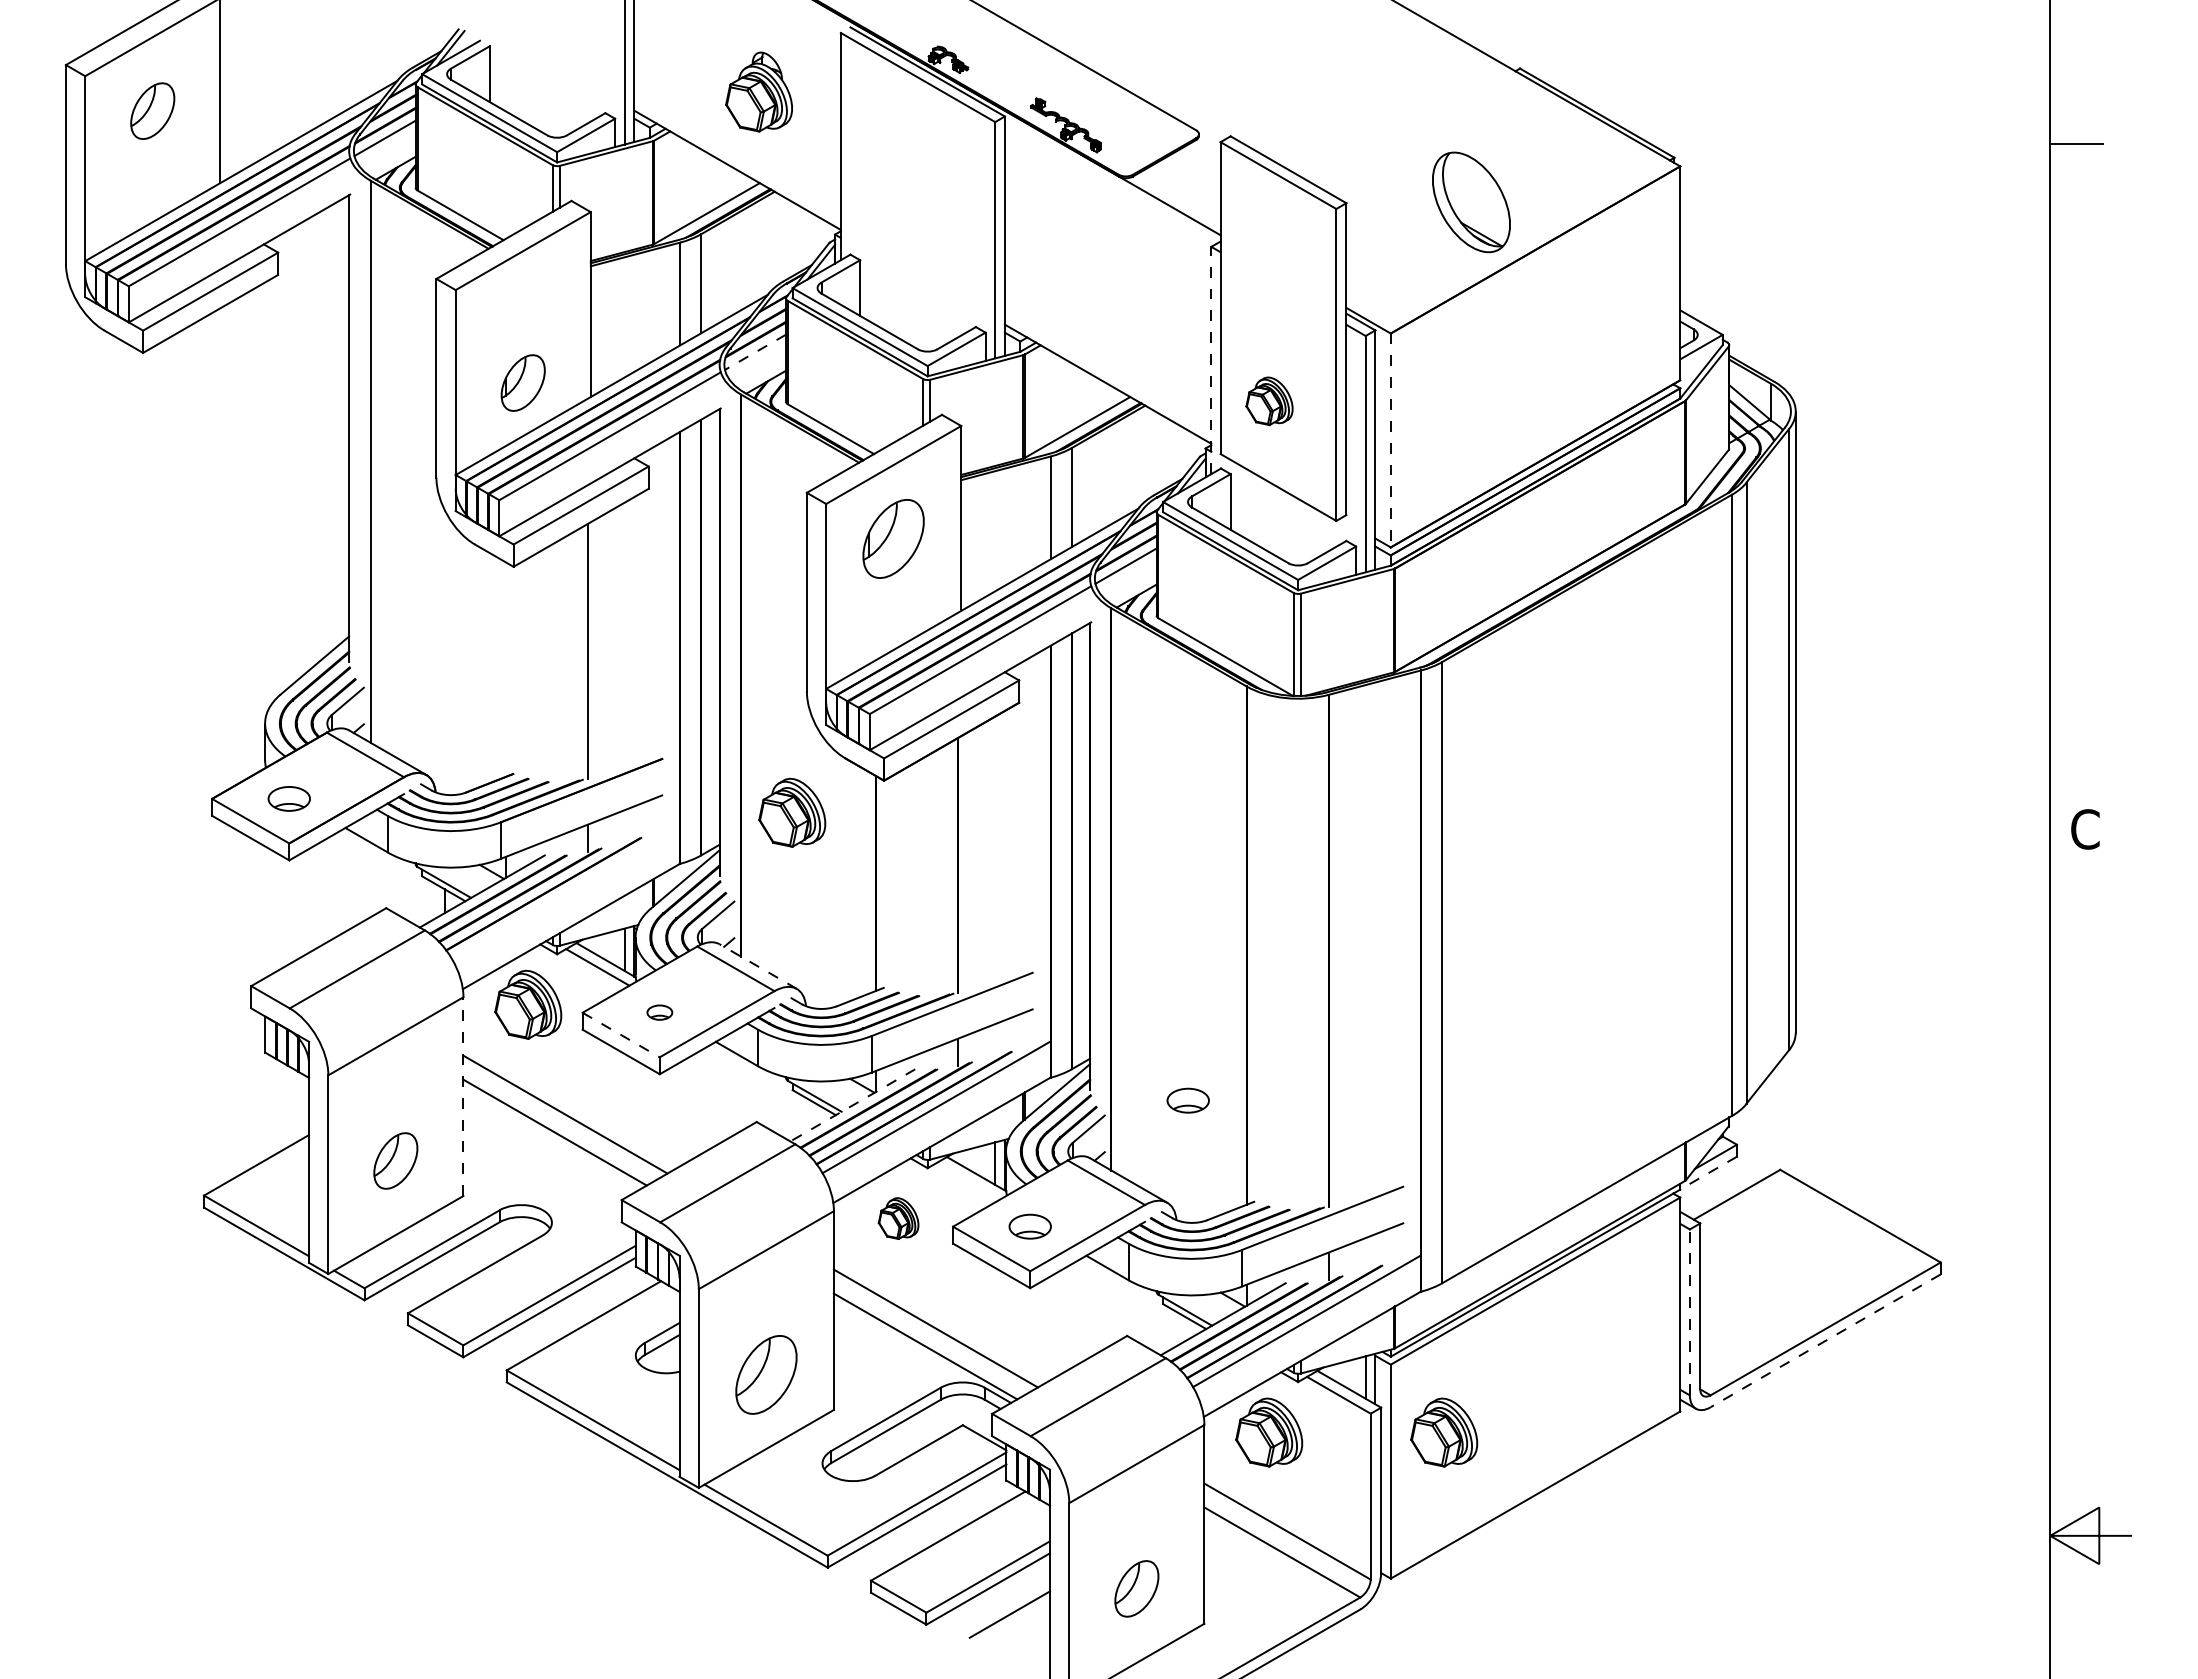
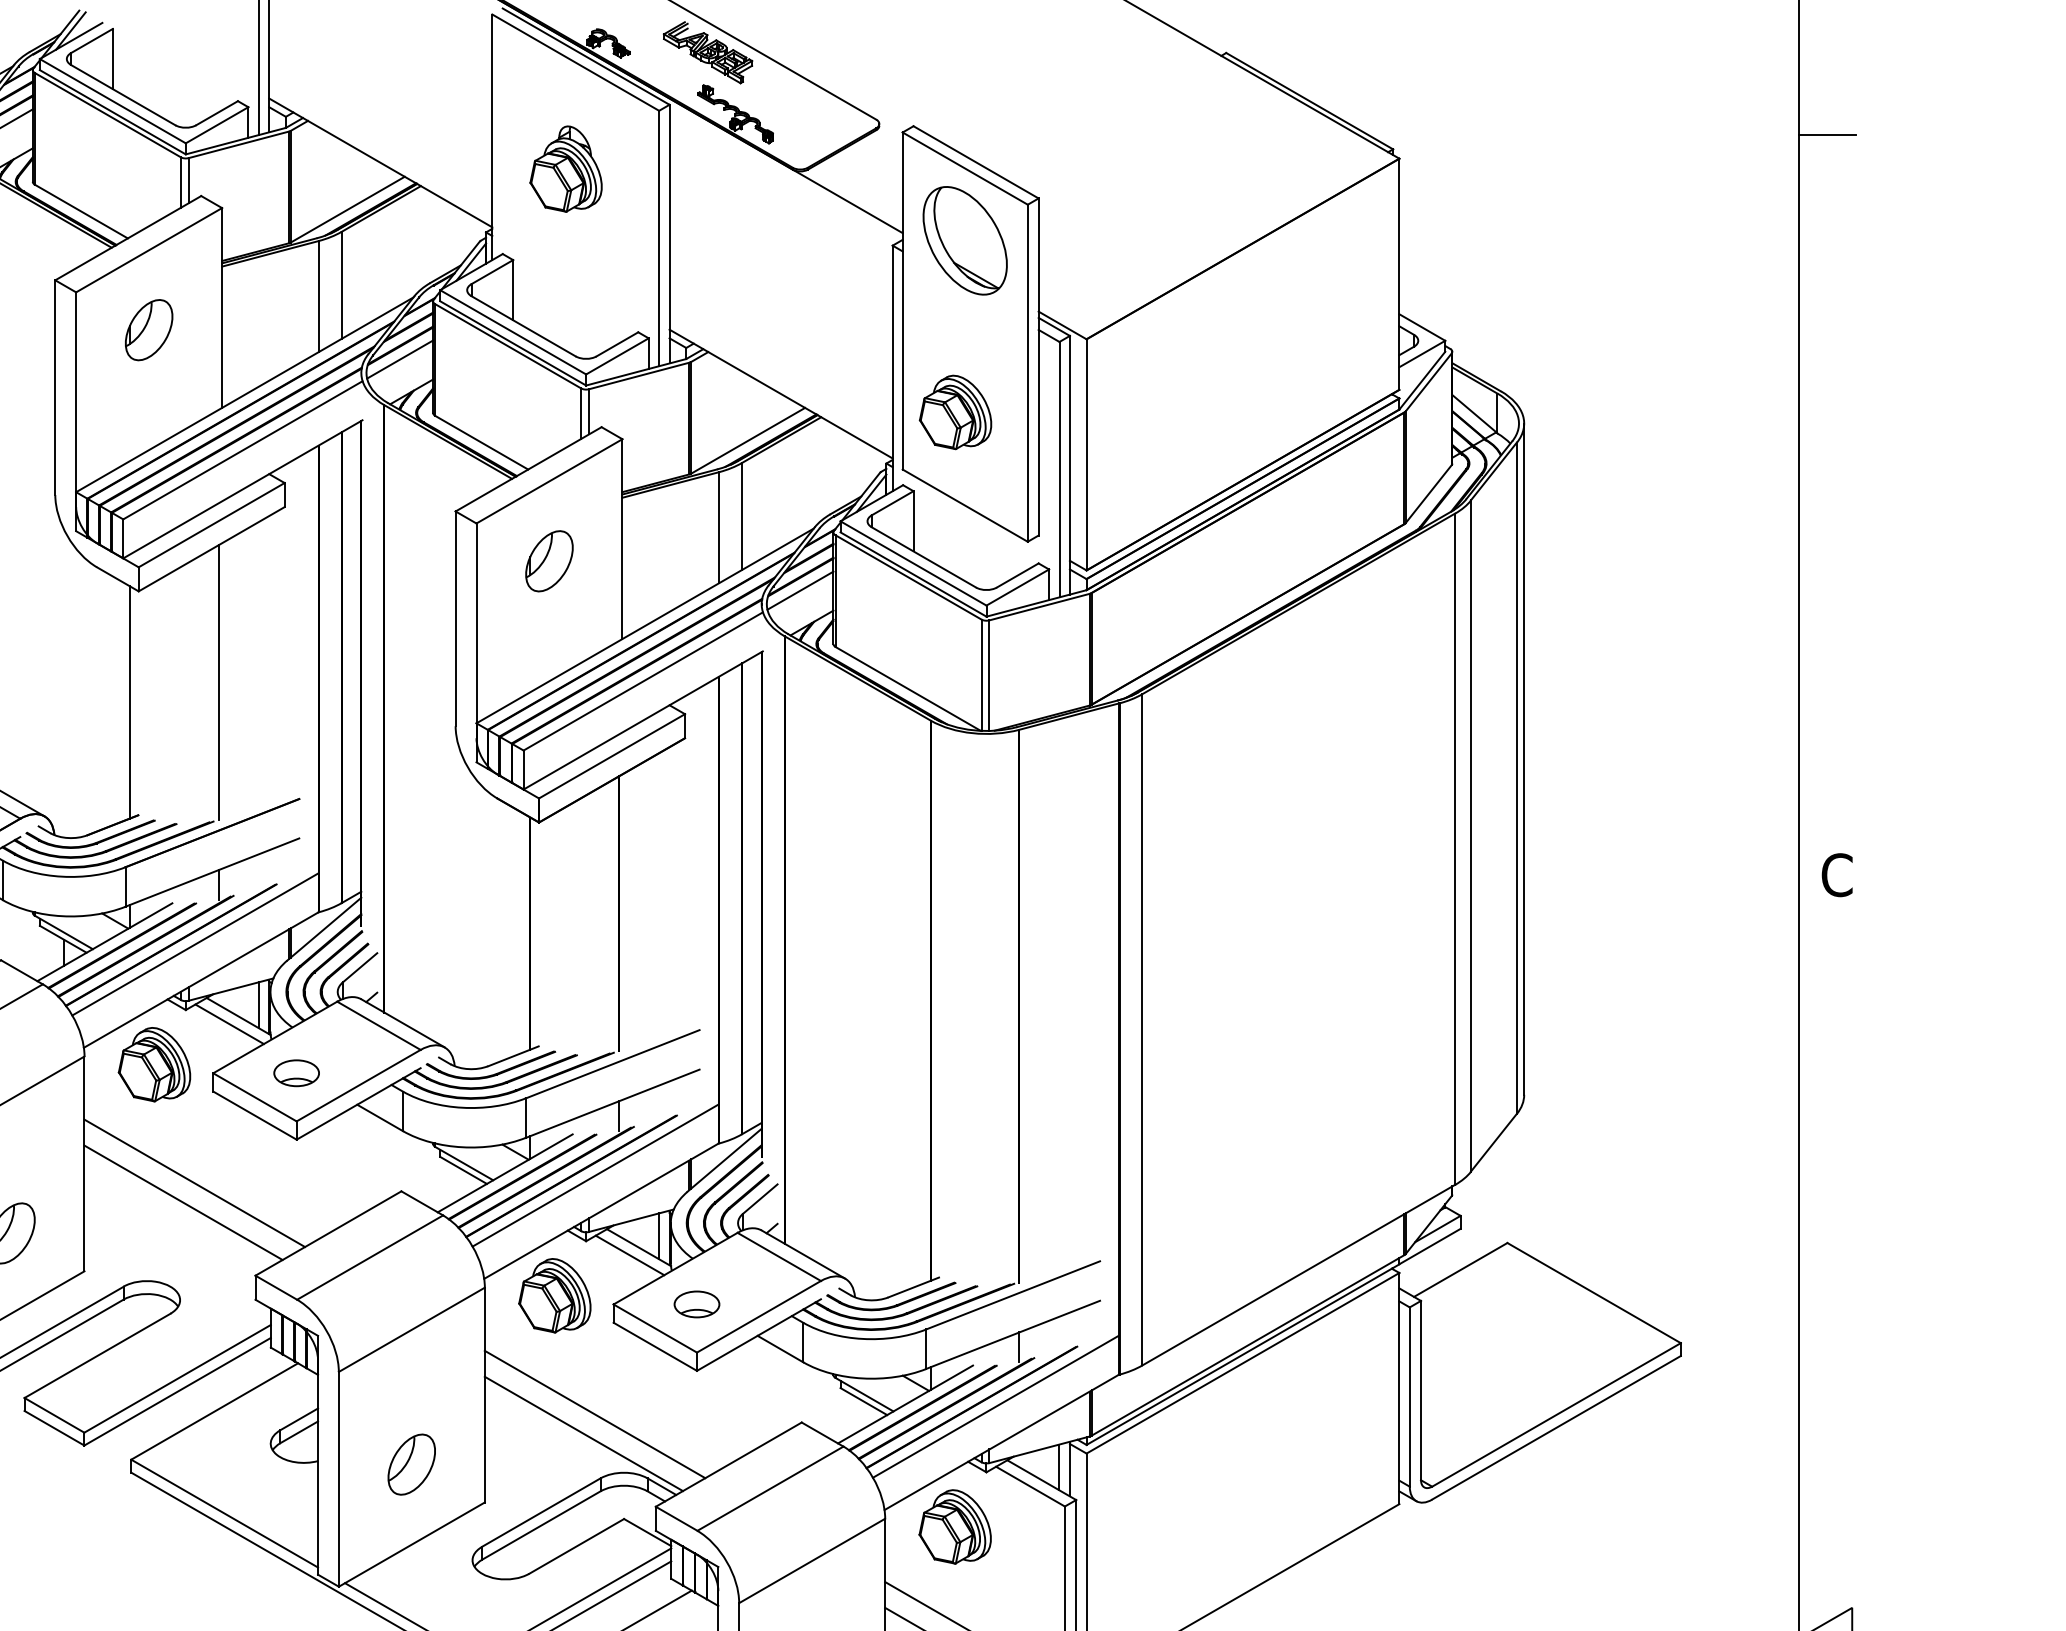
part: (1040, 68) -> (708, 52), added
part: (758, 91) -> (565, 168), moved
part: (1471, 202) -> (965, 240), moved
line: (755, 352) -> (400, 359), dashed -> solid
line: (1211, 360) -> (892, 368), dashed -> solid
part: (522, 382) -> (148, 329), moved
part: (1269, 401) -> (955, 412), size x1.43
line: (1390, 440) -> (1086, 454), dashed -> solid
part: (893, 538) -> (549, 560), size x0.71
line: (505, 669) -> (129, 702), added
part: (792, 812) -> (440, 856), removed
line: (565, 893) -> (194, 944), added
line: (758, 966) -> (403, 1023), dashed -> solid
part: (659, 1012) -> (296, 1072), size x1.67
line: (621, 1035) -> (255, 1097), dashed -> solid
line: (463, 1096) -> (84, 1163), dashed -> solid
part: (1187, 1100) -> (866, 1168), removed
line: (852, 1105) -> (504, 1173), dashed -> solid
line: (1708, 1173) -> (1429, 1246), dashed -> solid
line: (968, 1181) -> (630, 1255), added
part: (898, 1218) -> (554, 1295), size x1.67
line: (1689, 1312) -> (1409, 1397), dashed -> solid
line: (1825, 1340) -> (1556, 1427), dashed -> solid
part: (765, 1374) -> (410, 1464), size x0.71
part: (1444, 1432) -> (1144, 1526), removed

